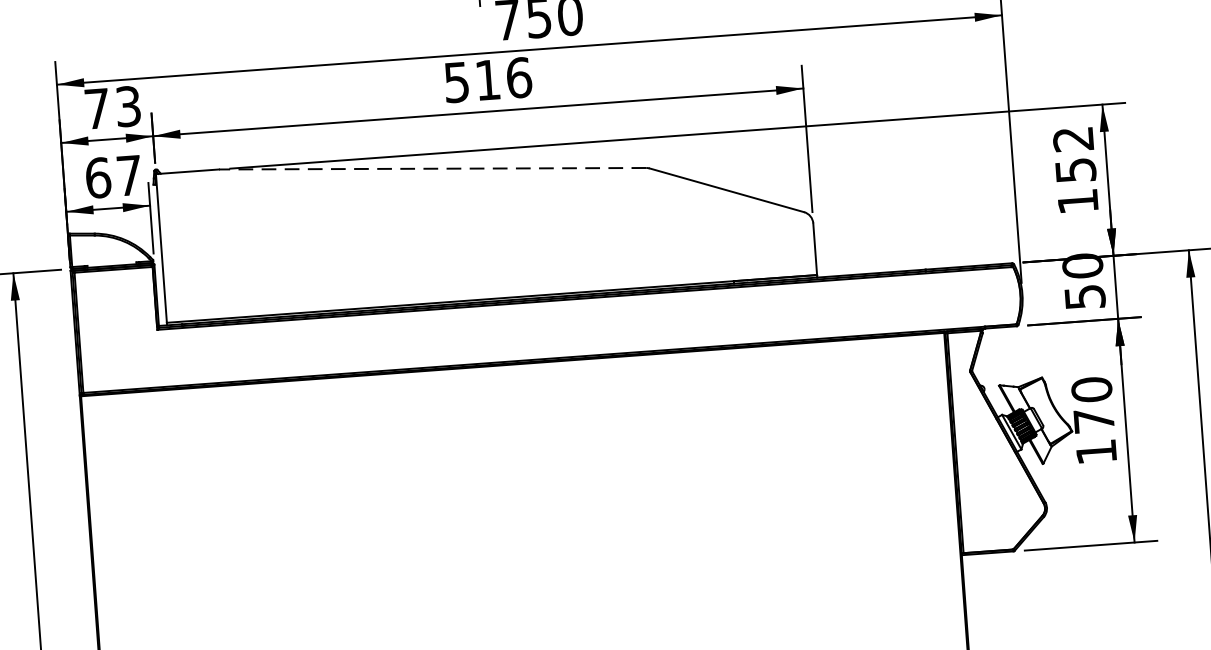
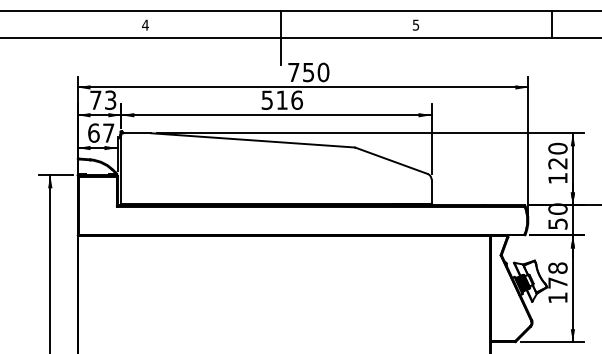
text: (1073, 153) -> (557, 155), 152 -> 120
line: (431, 169) -> (252, 140), dashed -> solid
text: (1090, 388) -> (557, 267), 170 -> 178

